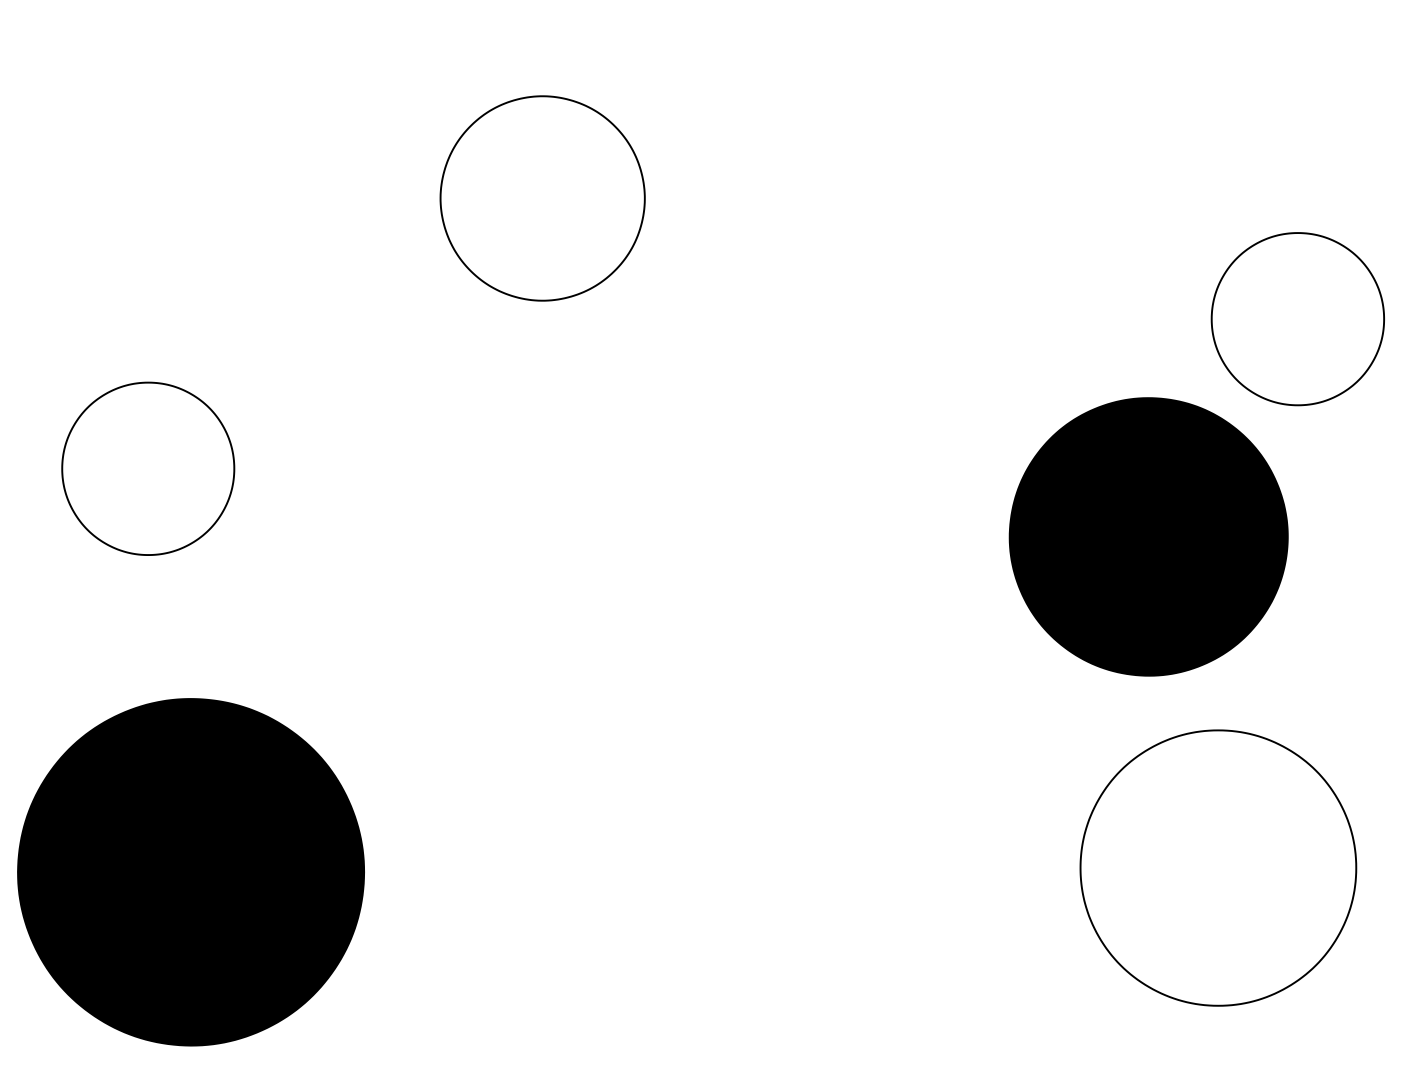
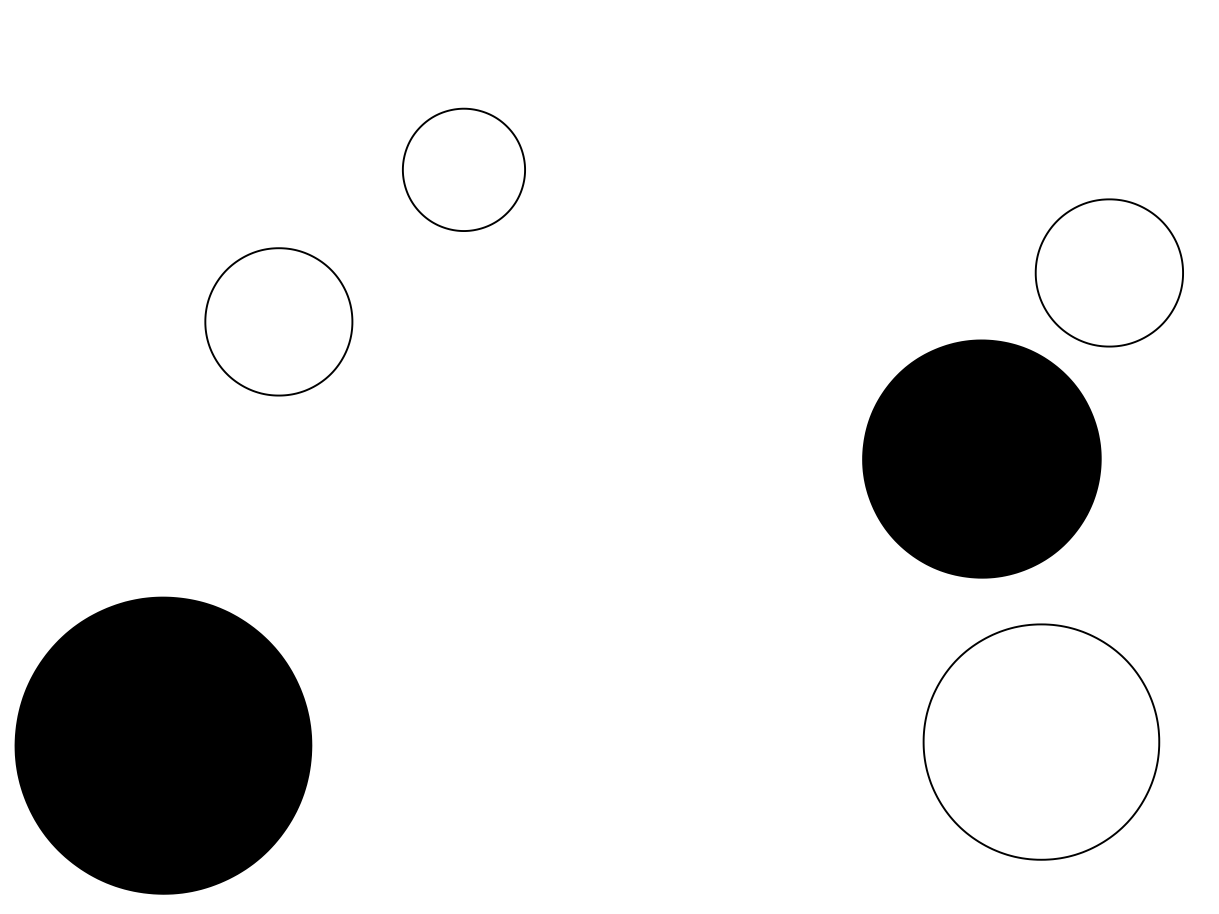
part: (542, 198) -> (463, 169), size x0.7
part: (147, 468) -> (278, 321), moved

